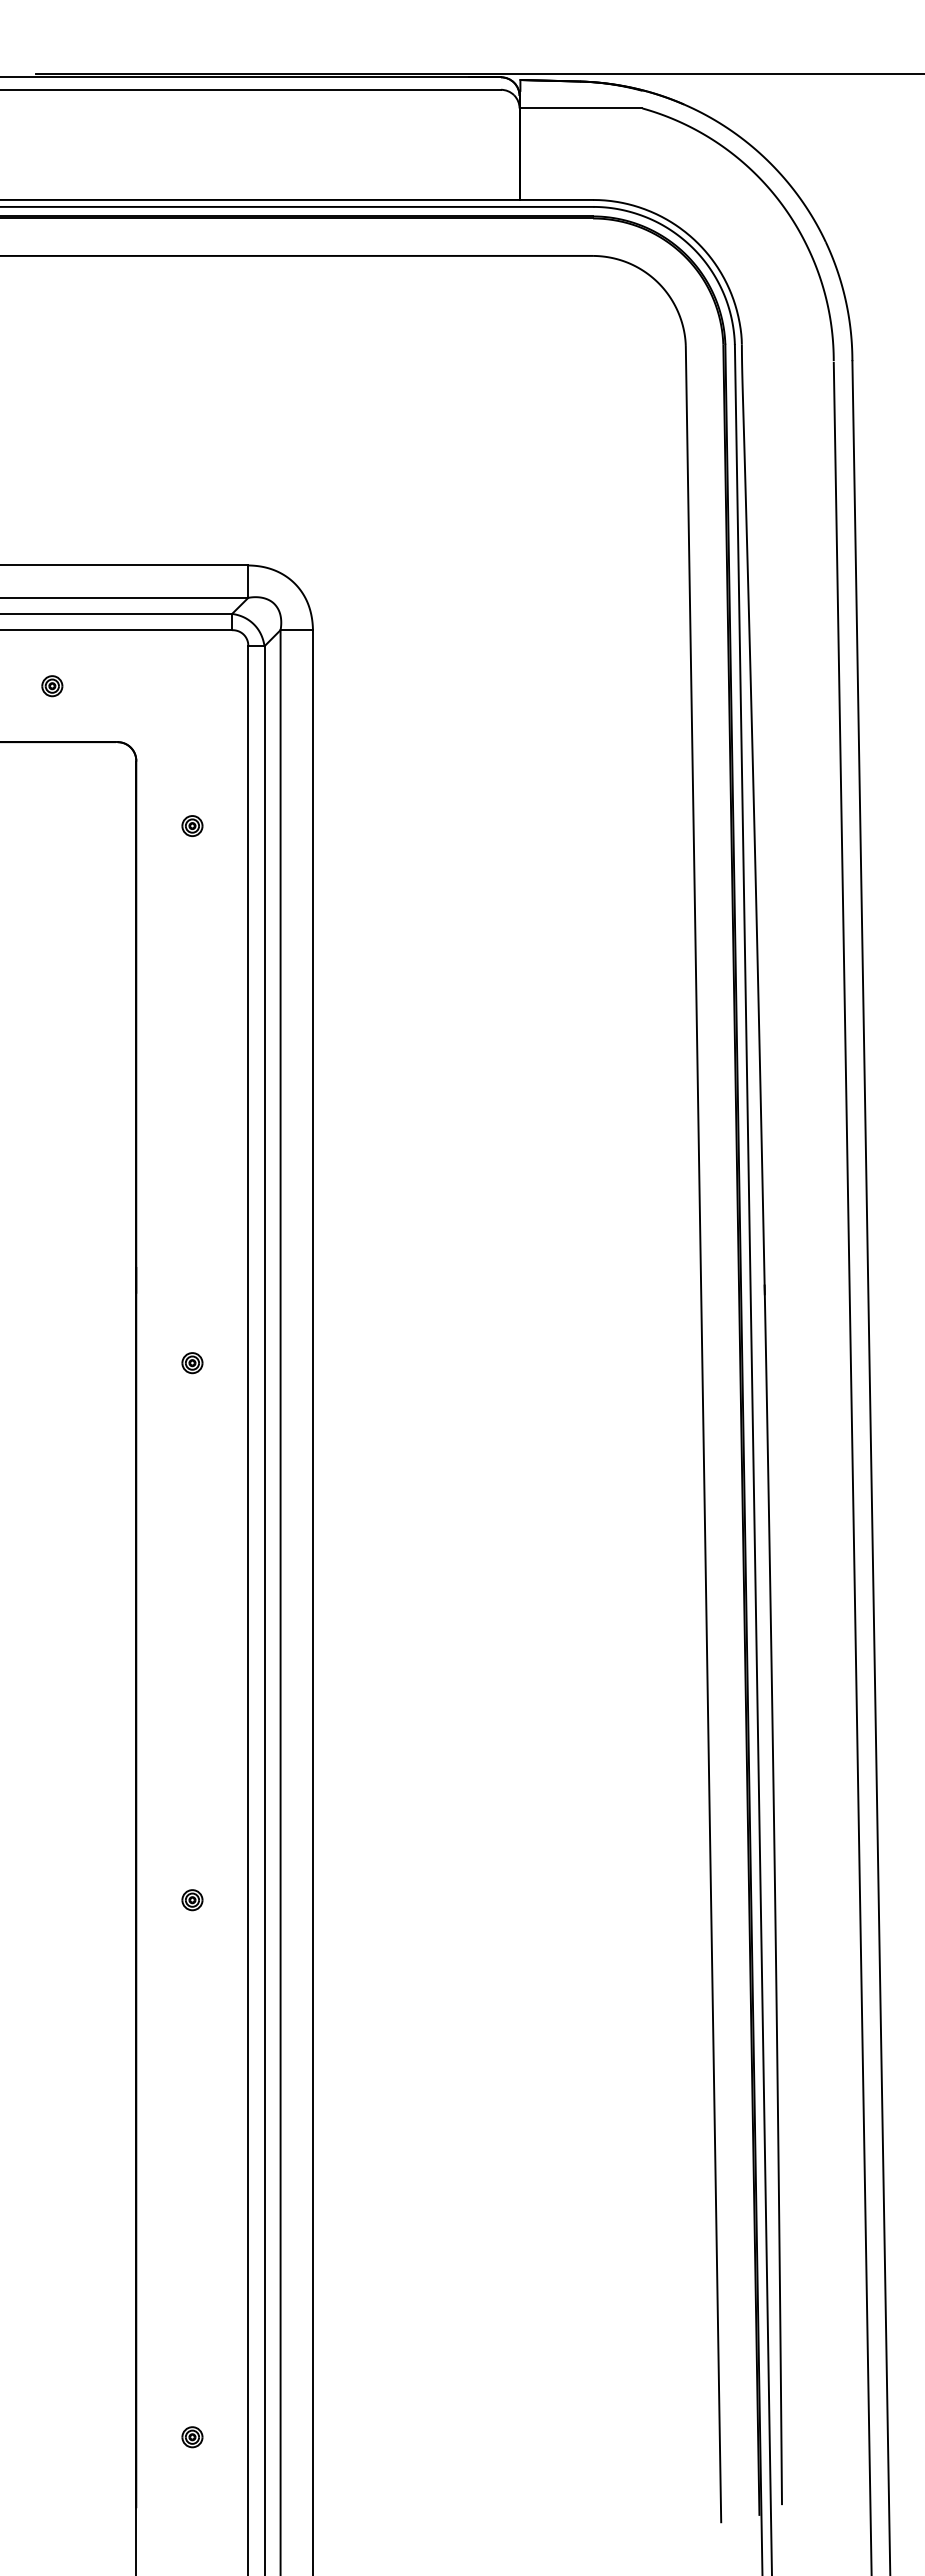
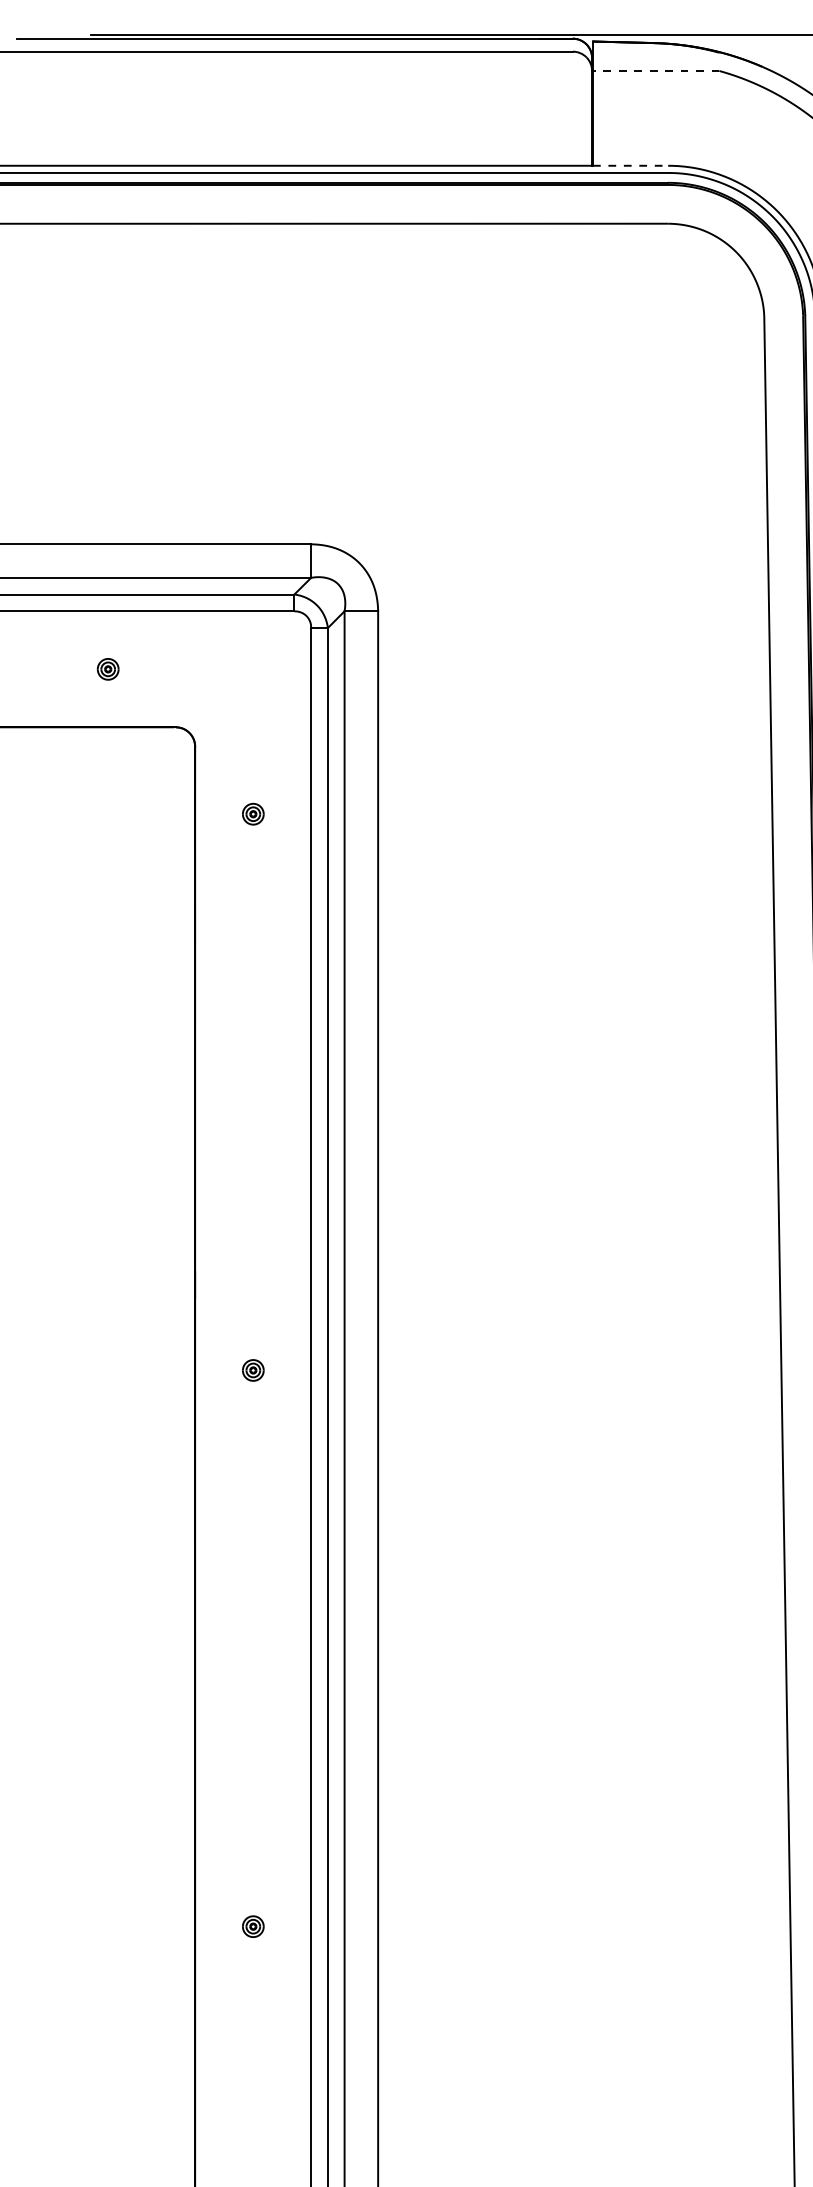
line: (580, 108) -> (655, 71), solid -> dashed
line: (557, 199) -> (631, 165), solid -> dashed

